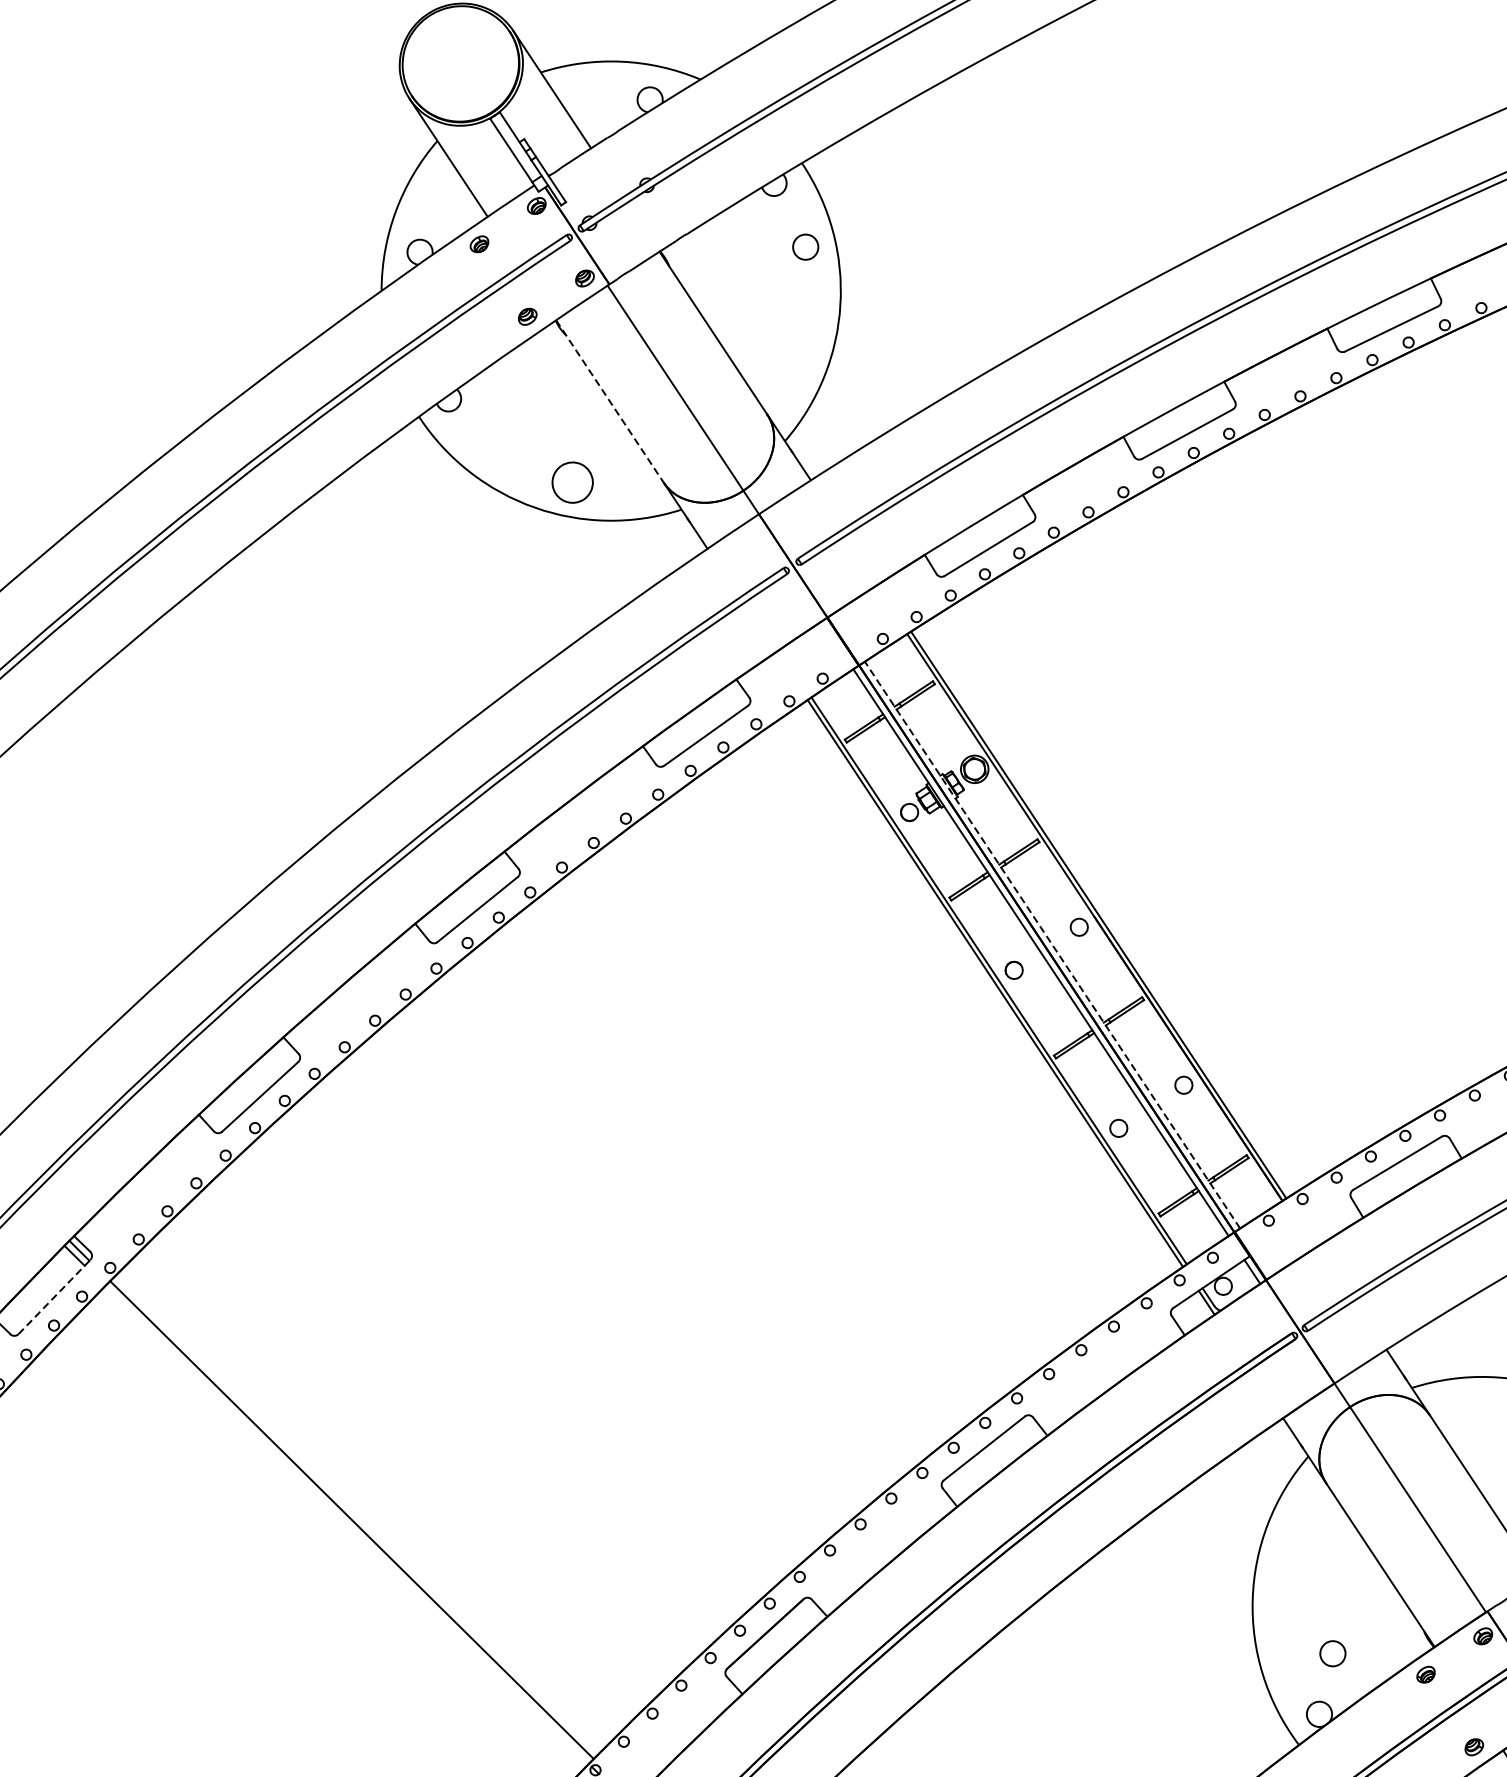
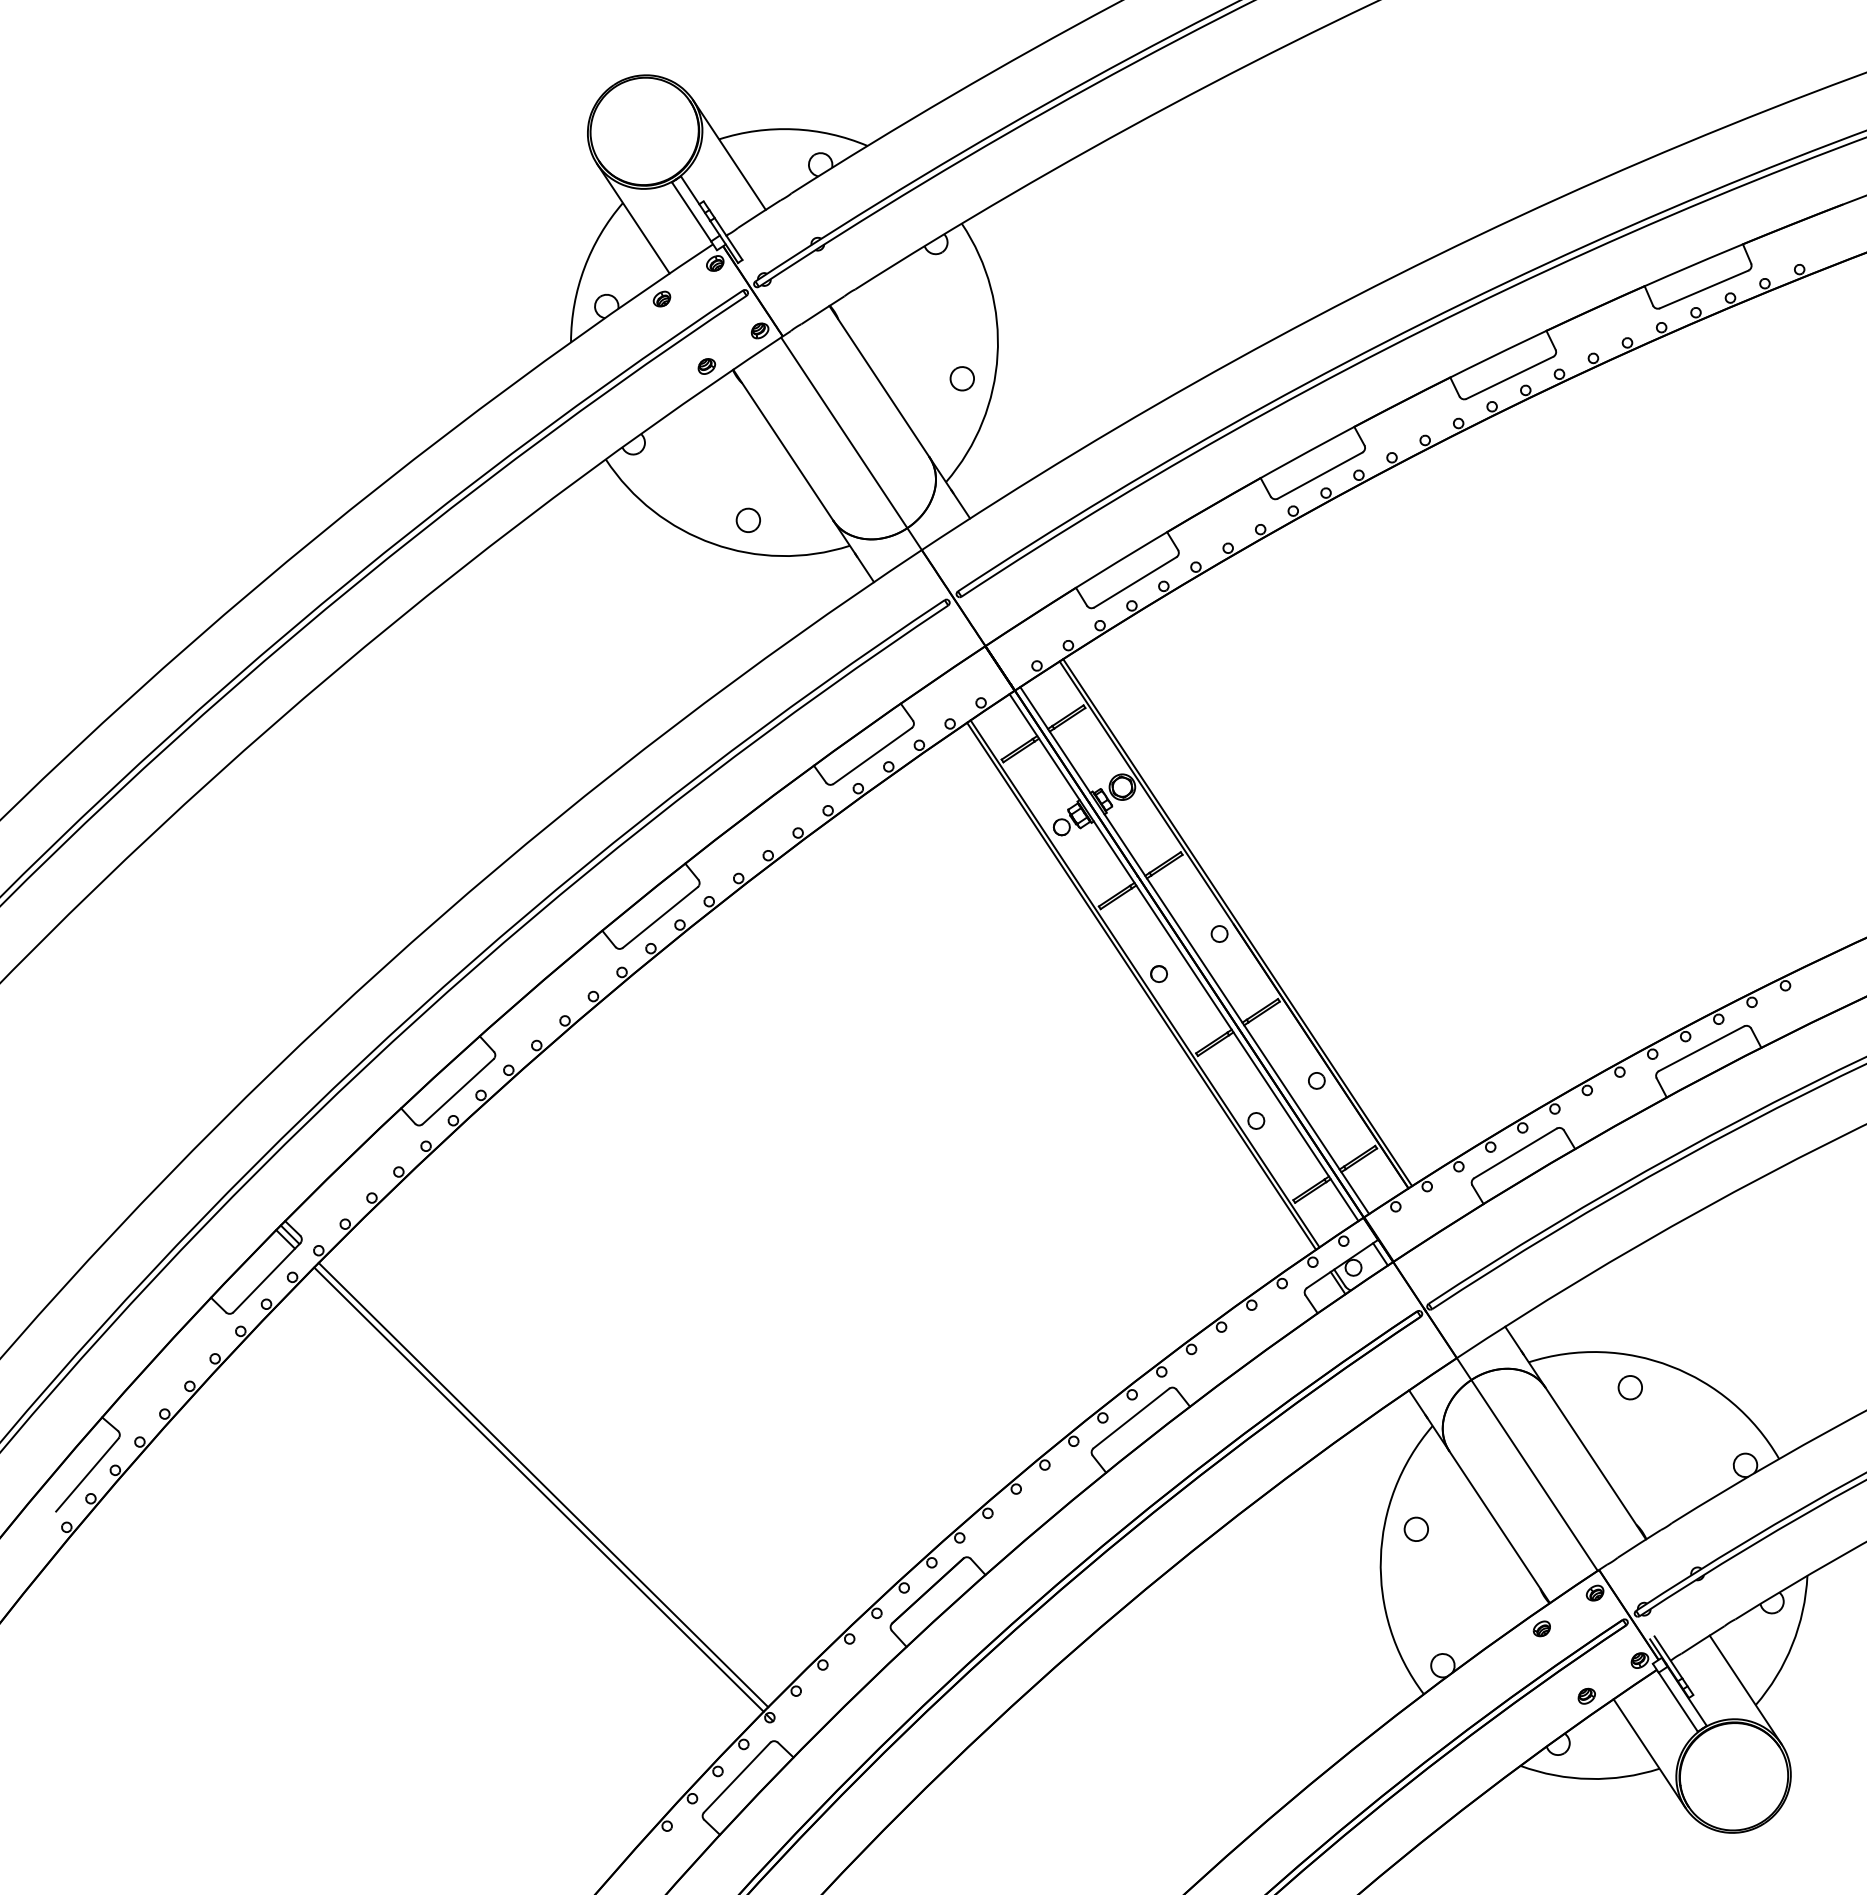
part: (804, 246) -> (961, 378), moved
line: (610, 401) -> (783, 445), dashed -> solid
part: (571, 481) -> (747, 519), size x0.62
line: (1052, 945) -> (1194, 950), dashed -> solid
line: (55, 1296) -> (267, 1277), dashed -> solid
line: (346, 1524) -> (538, 1489), added
part: (1331, 1652) -> (1415, 1528), moved

